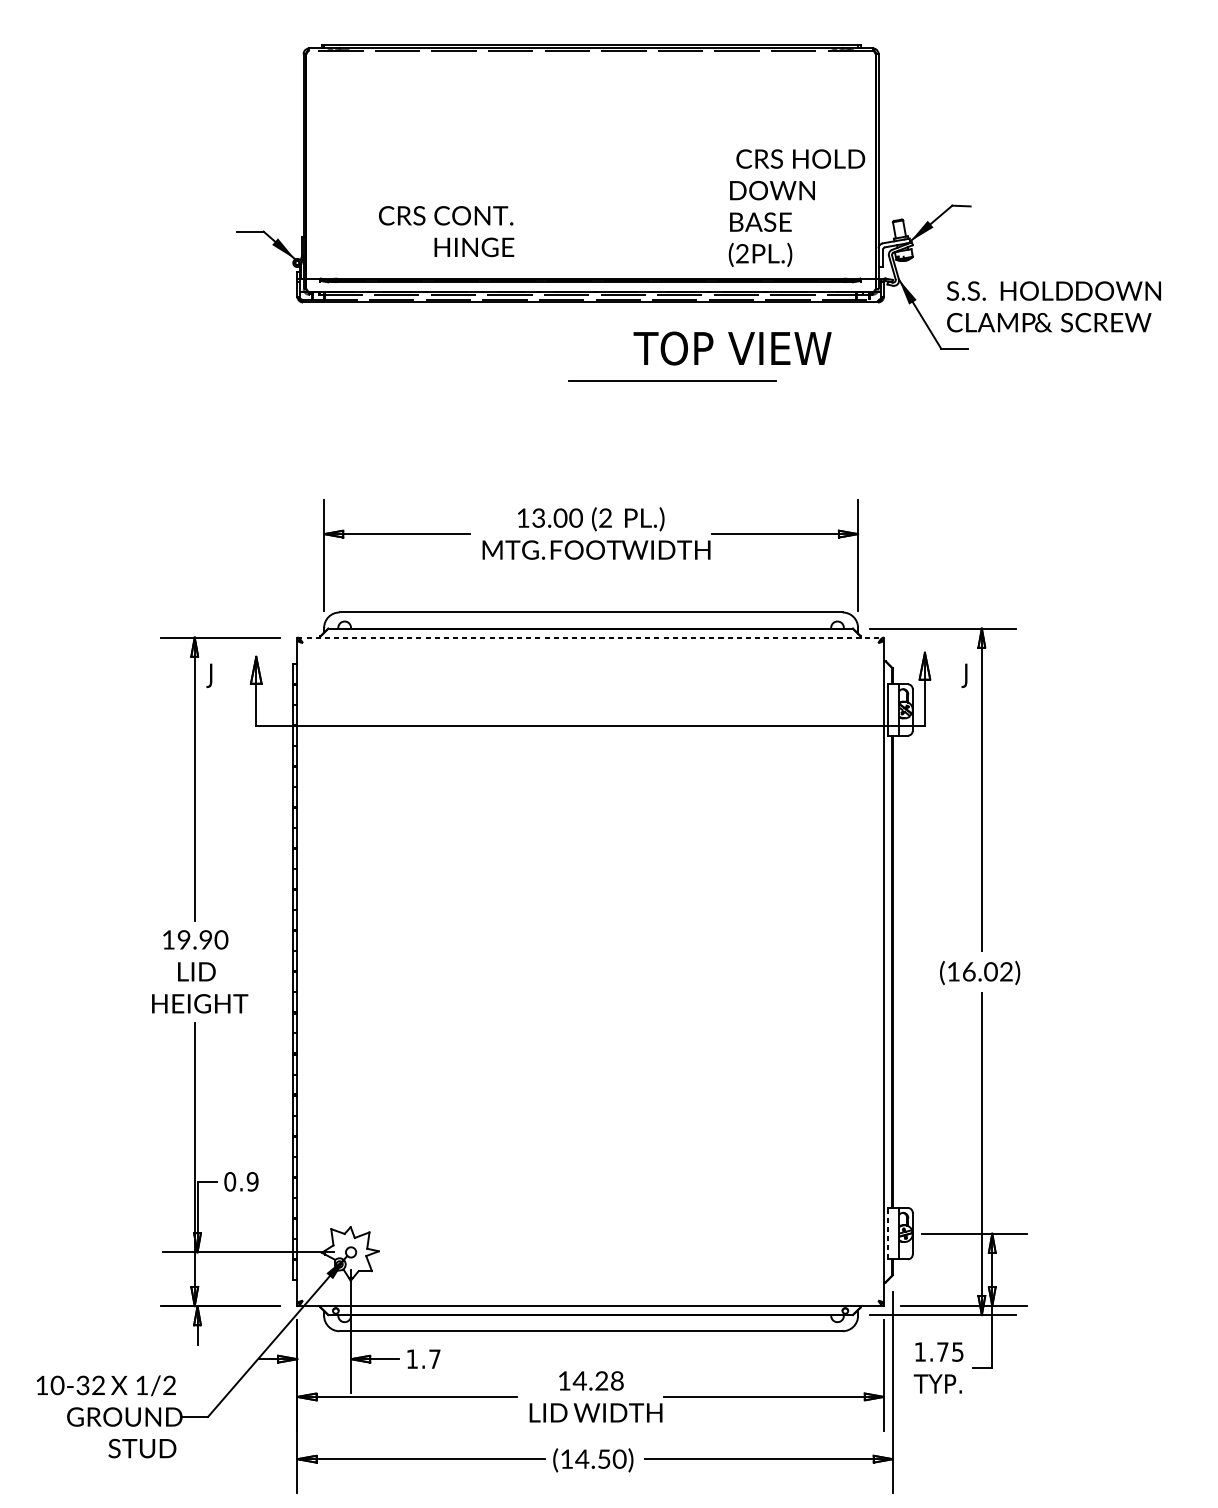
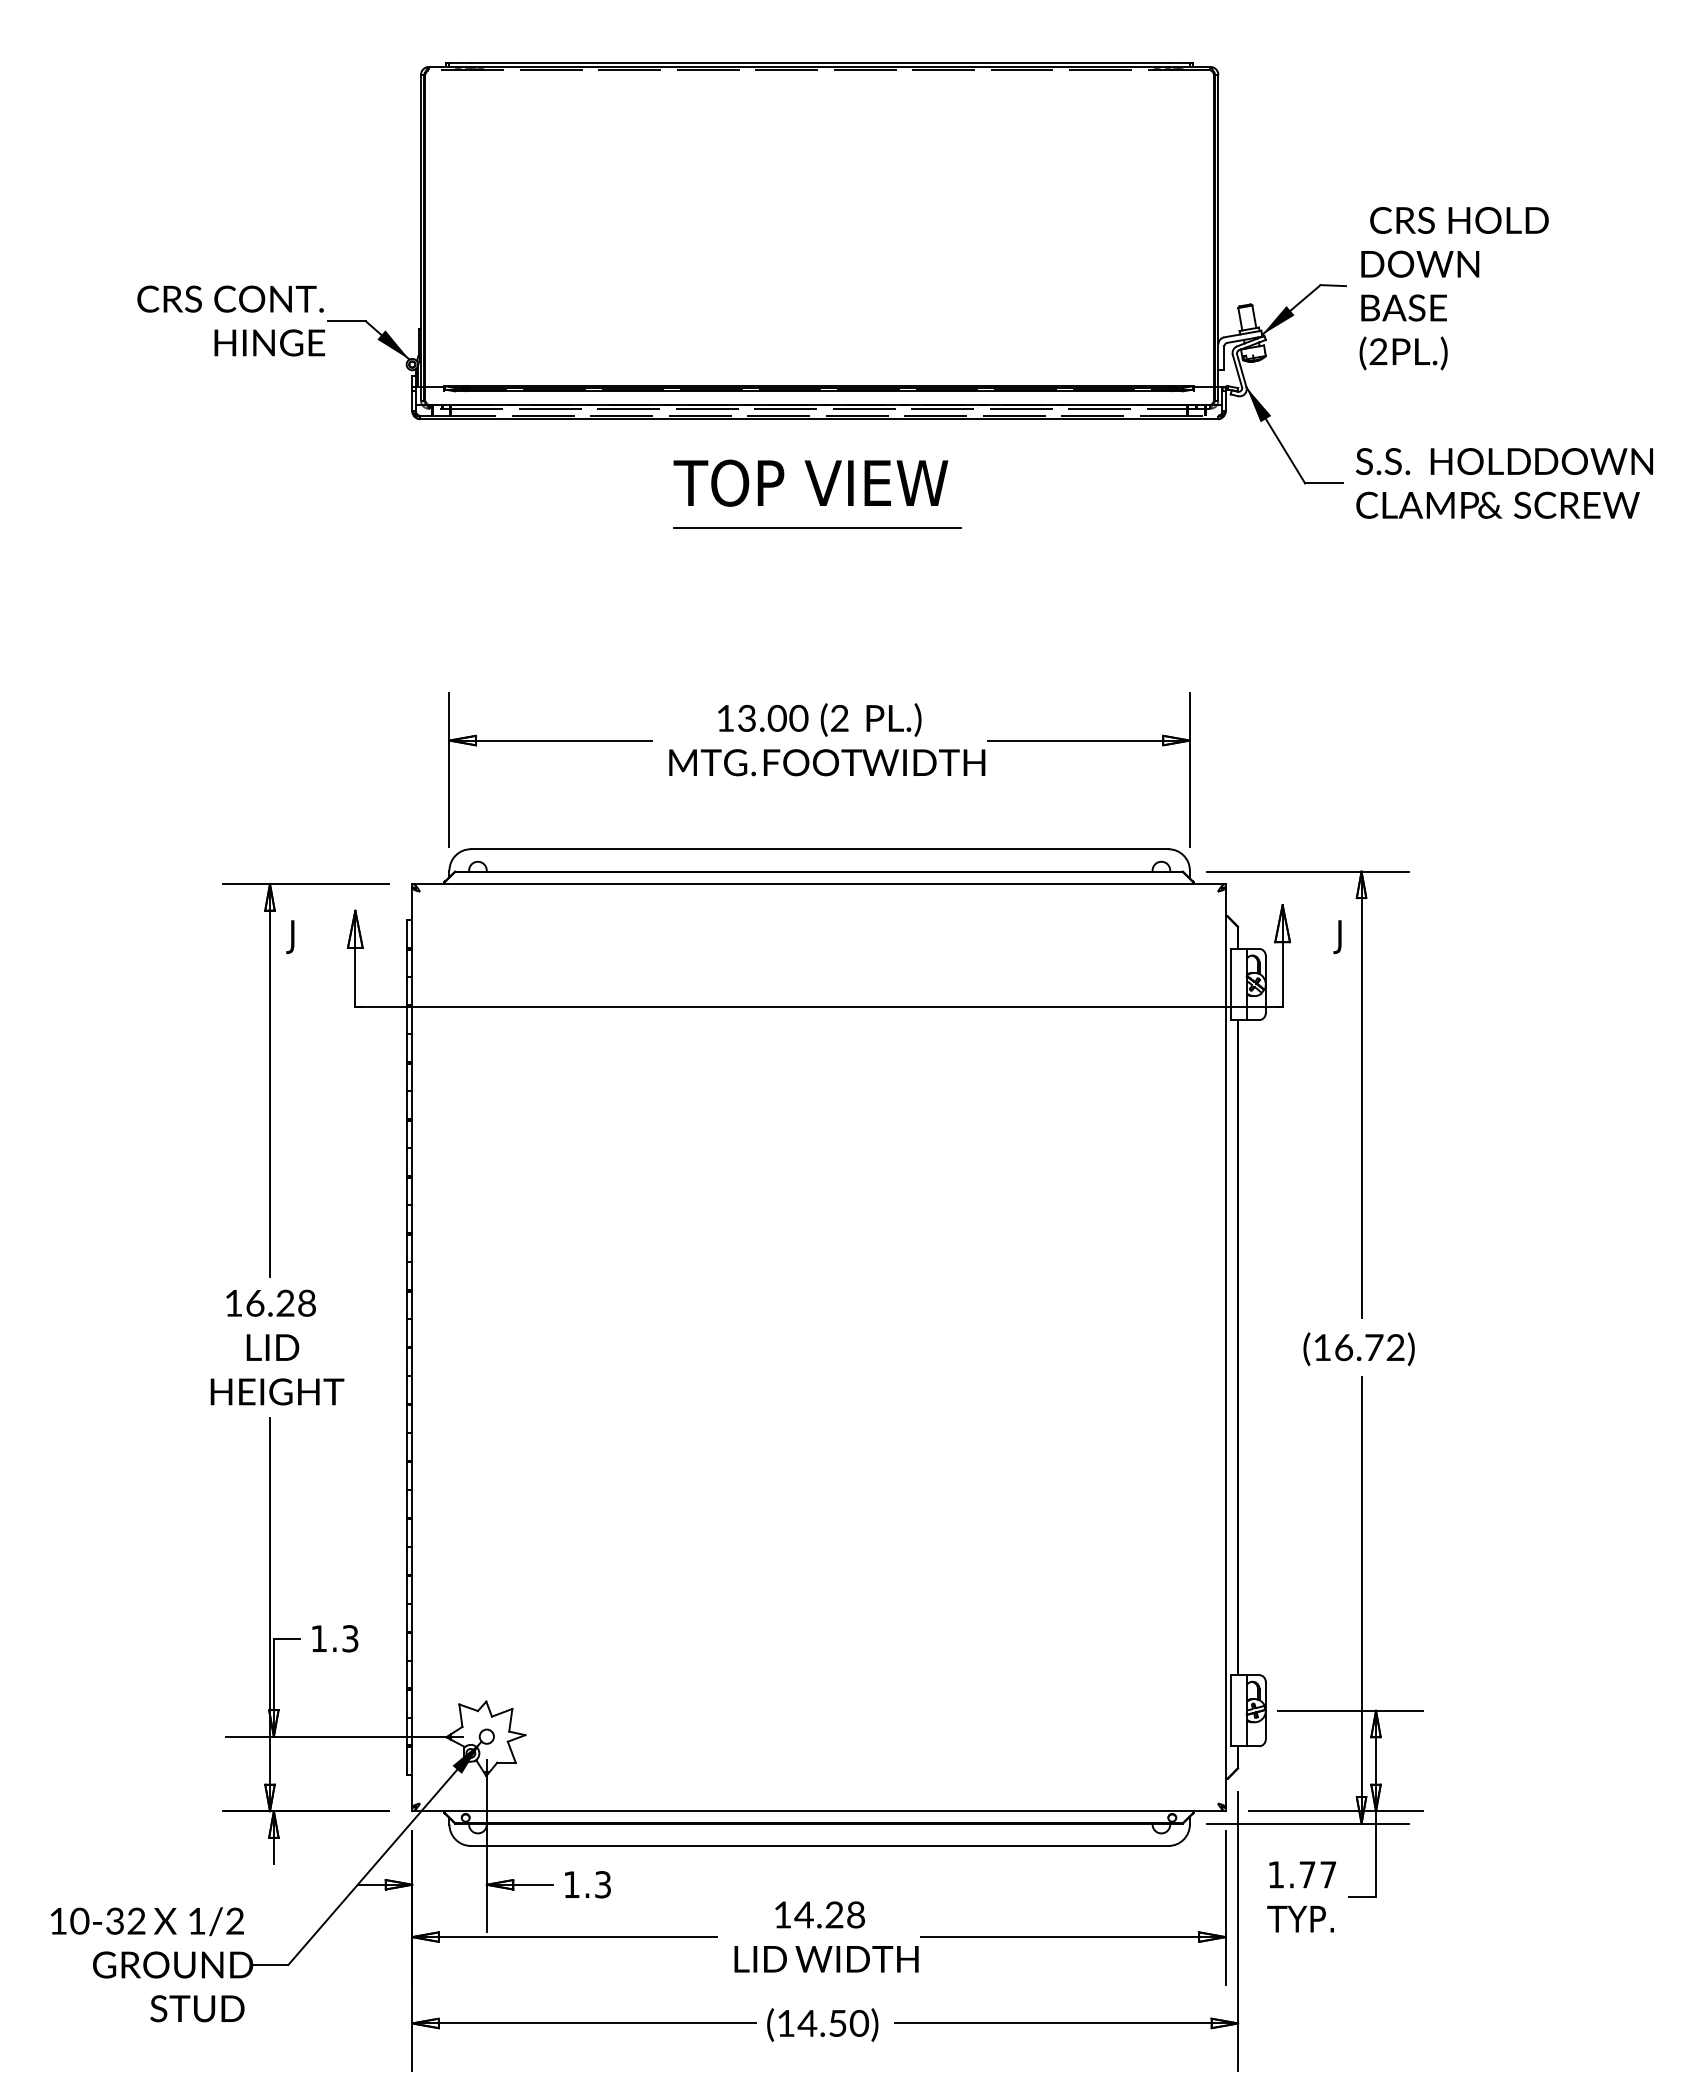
text: (796, 208) -> (1453, 288), moved
text: (446, 231) -> (231, 320), moved
text: (1053, 306) -> (1504, 483), moved
text: (732, 348) -> (810, 482), moved
line: (672, 380) -> (817, 527), moved
line: (590, 637) -> (819, 883), dashed -> solid
text: (203, 939) -> (281, 1302), 19.90 -> 16.28
text: (990, 971) -> (1373, 1347), (16.02) -> (16.72)
text: (241, 1181) -> (334, 1638), 0.9 -> 1.3
line: (887, 1233) -> (1230, 1710), dashed -> solid
text: (958, 1351) -> (1328, 1874), 1.75 -> 1.77
text: (434, 1359) -> (602, 1884), 1.7 -> 1.3

